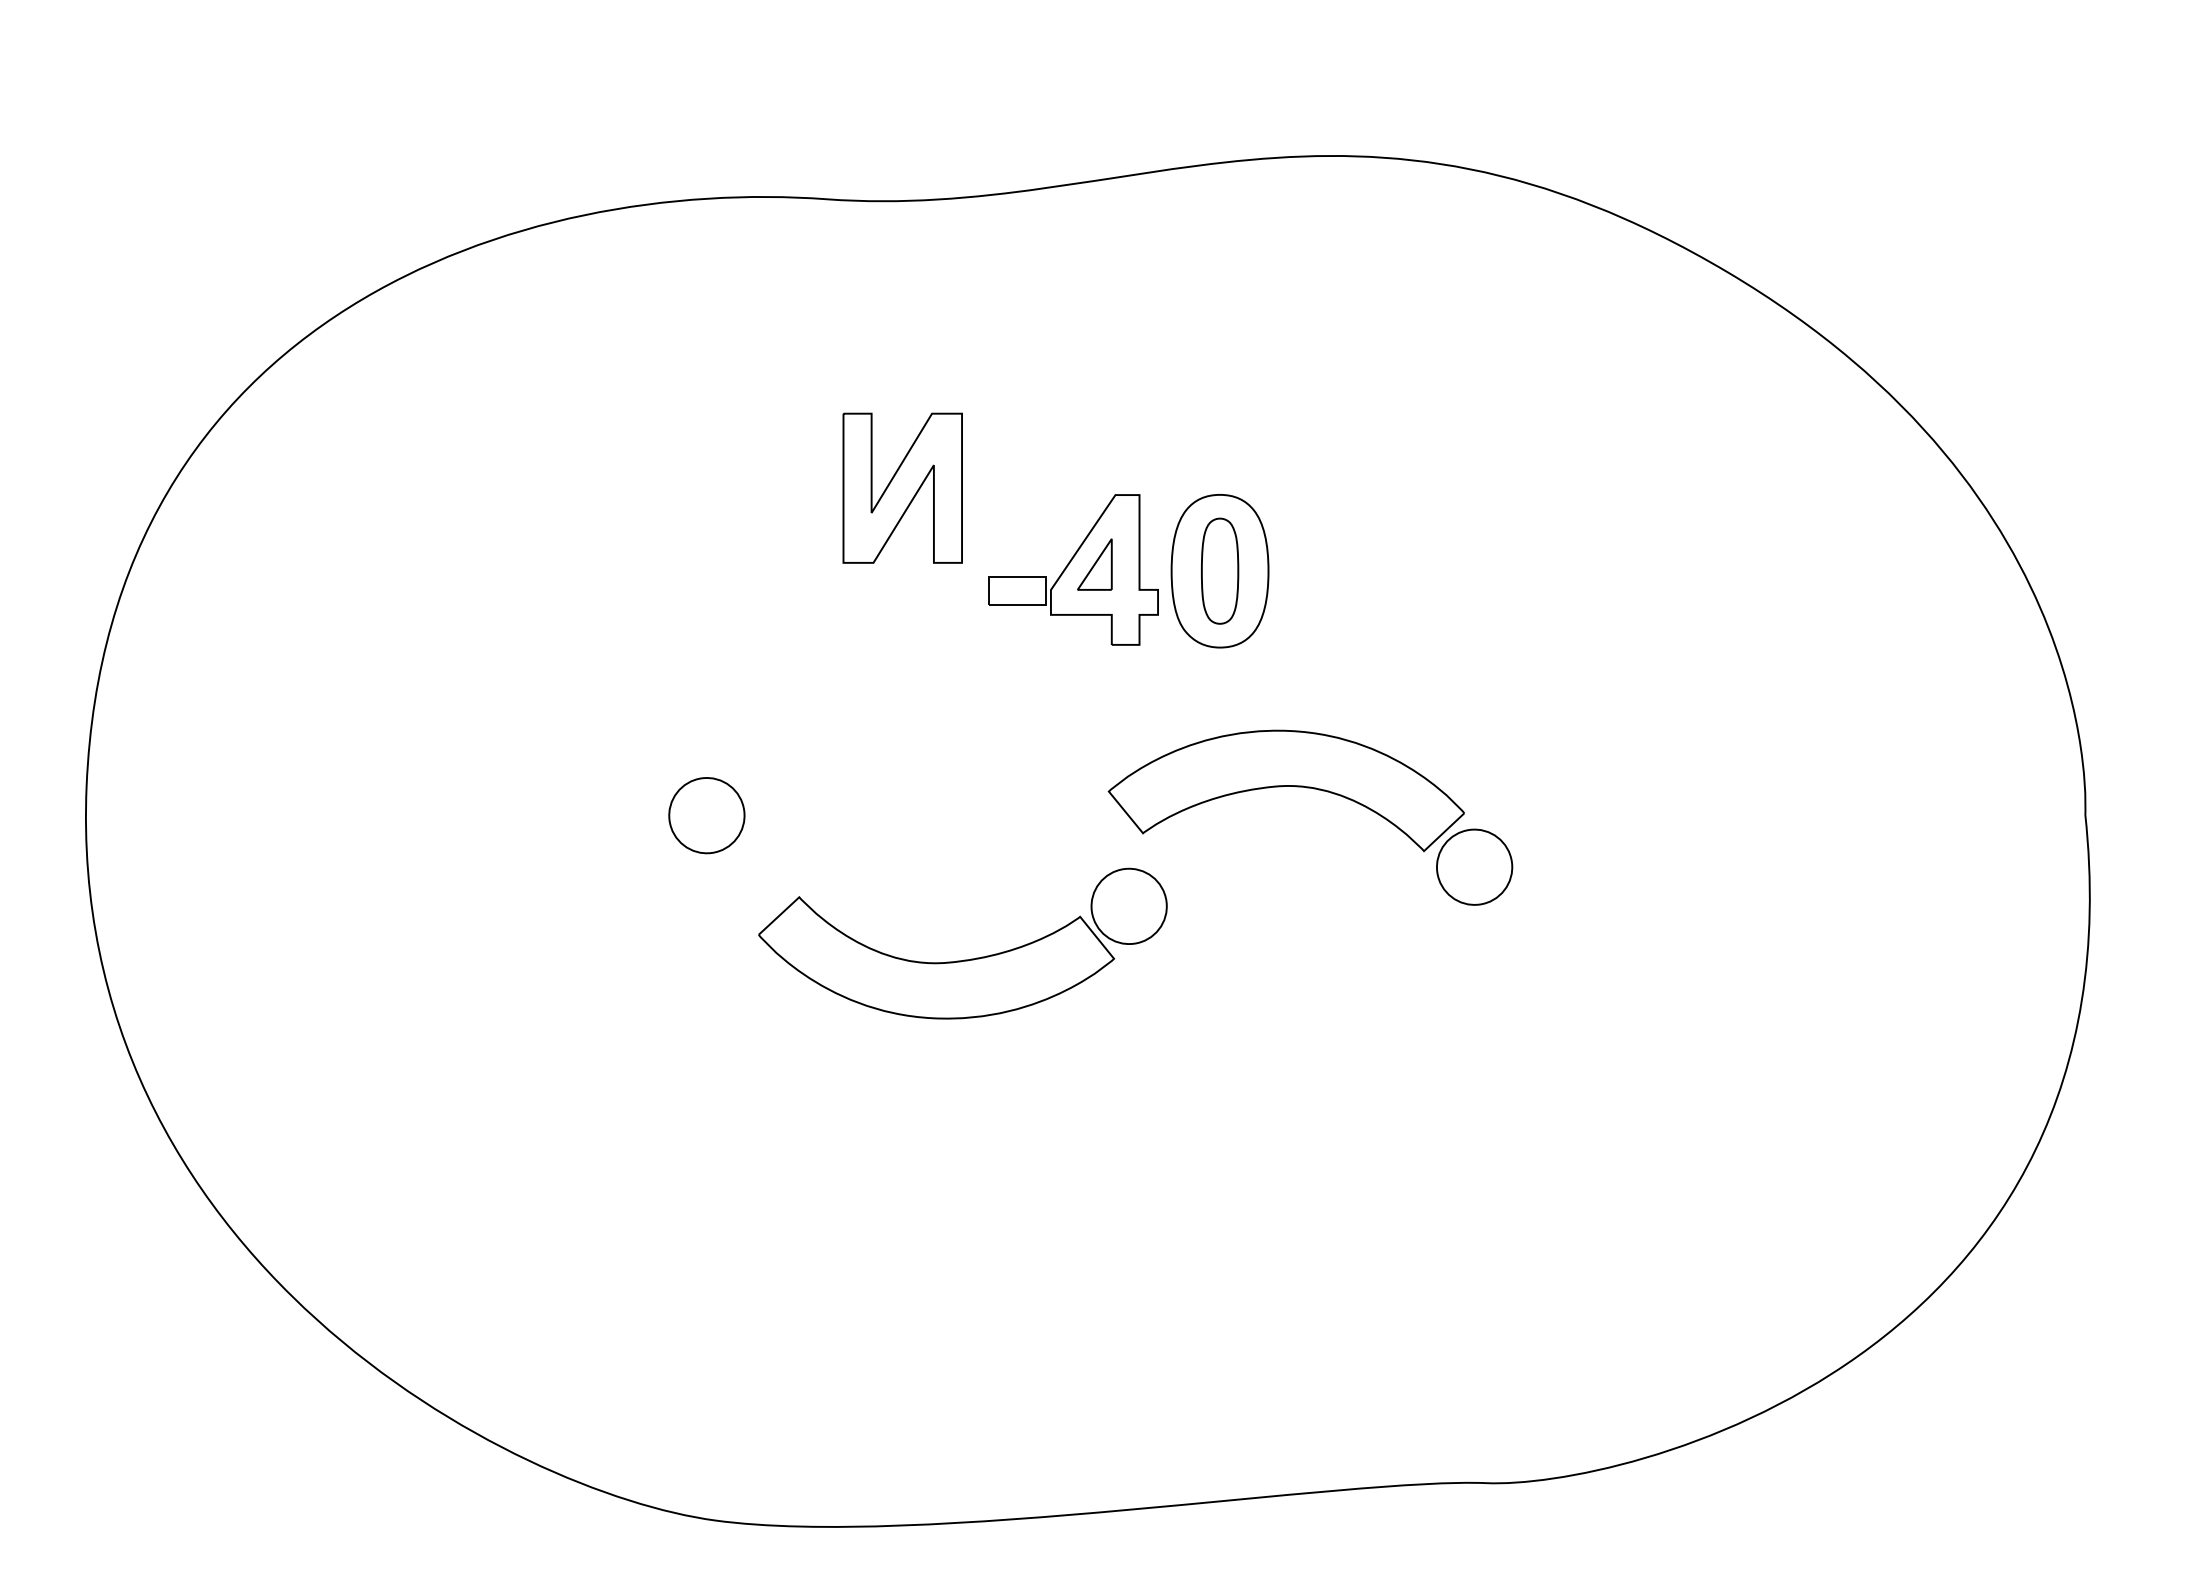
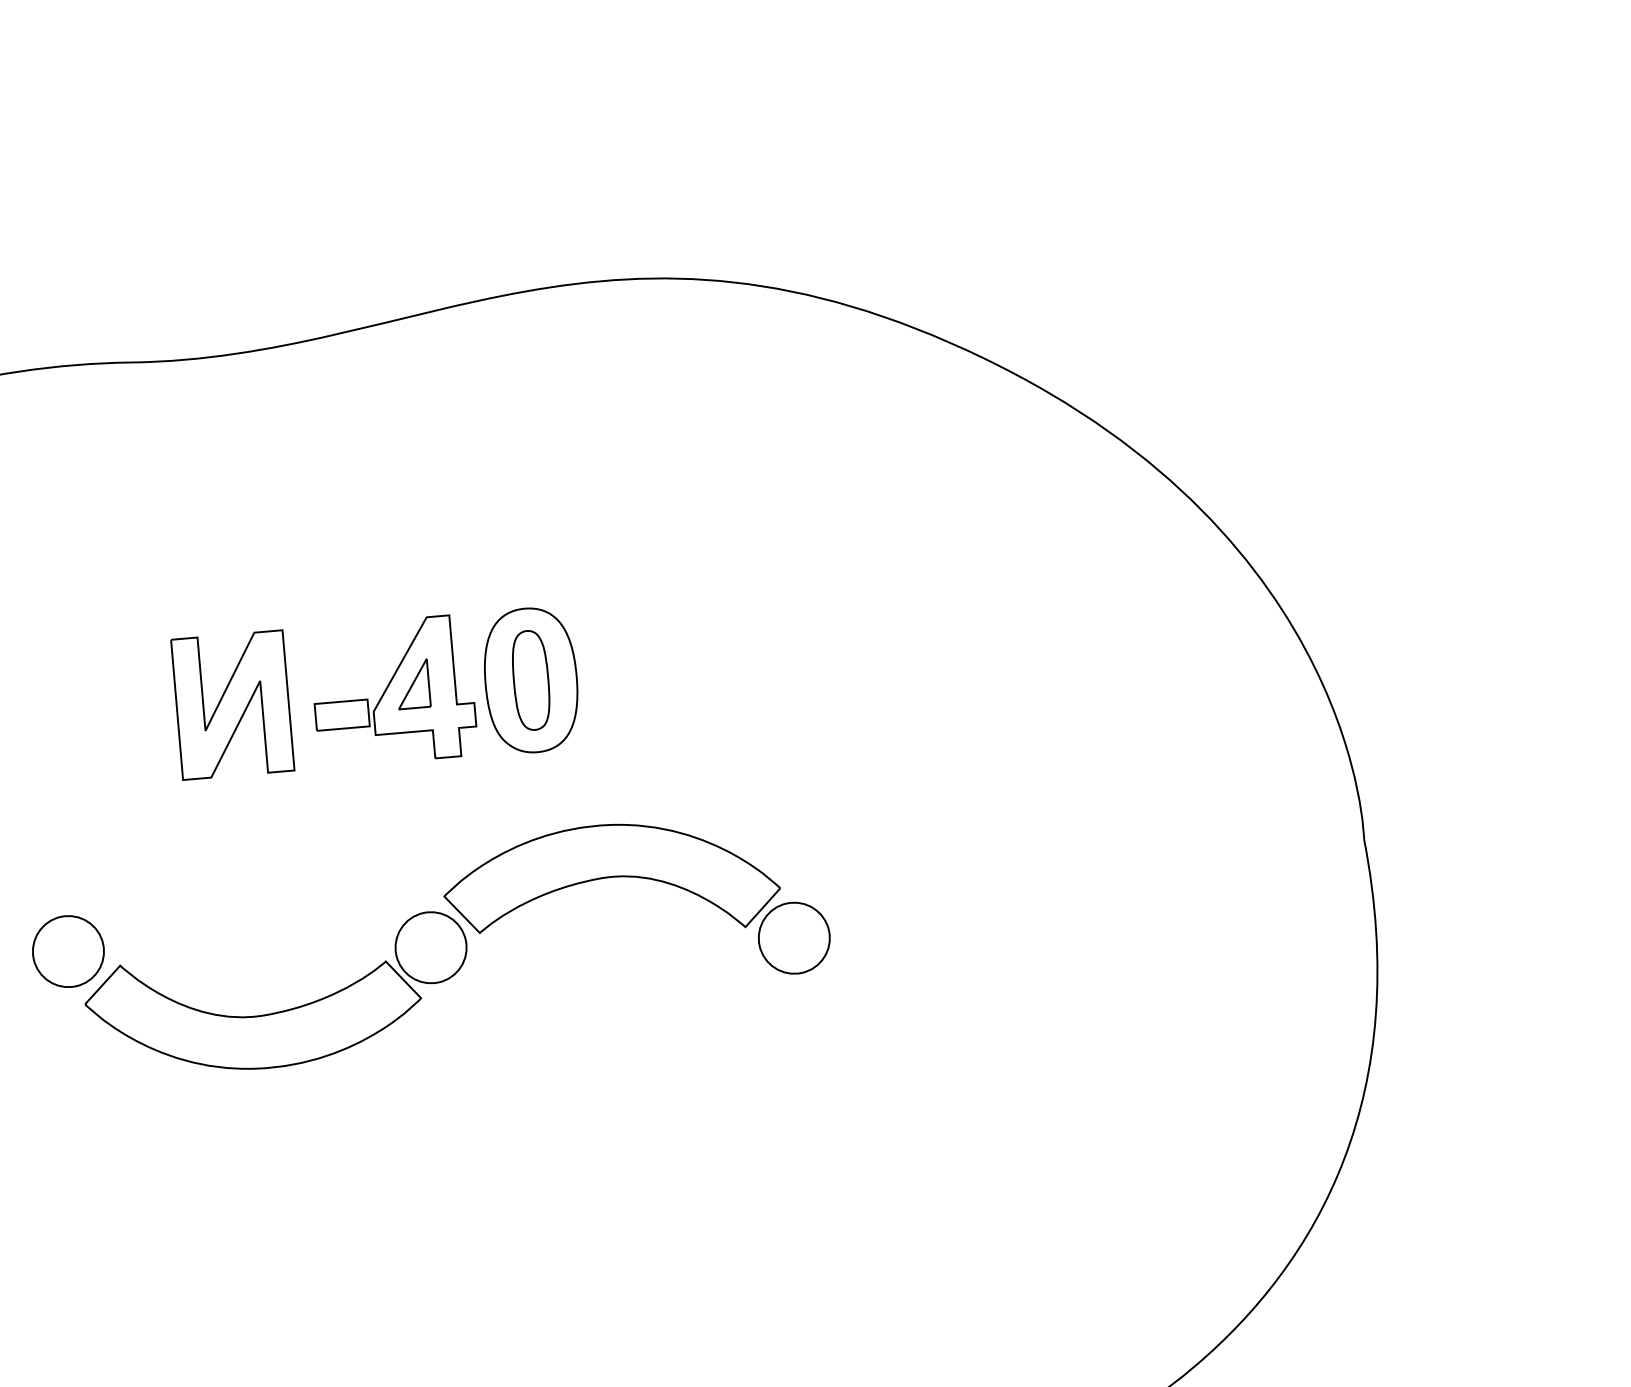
part: (902, 487) -> (232, 704), moved
part: (964, 959) -> (280, 1010), moved

